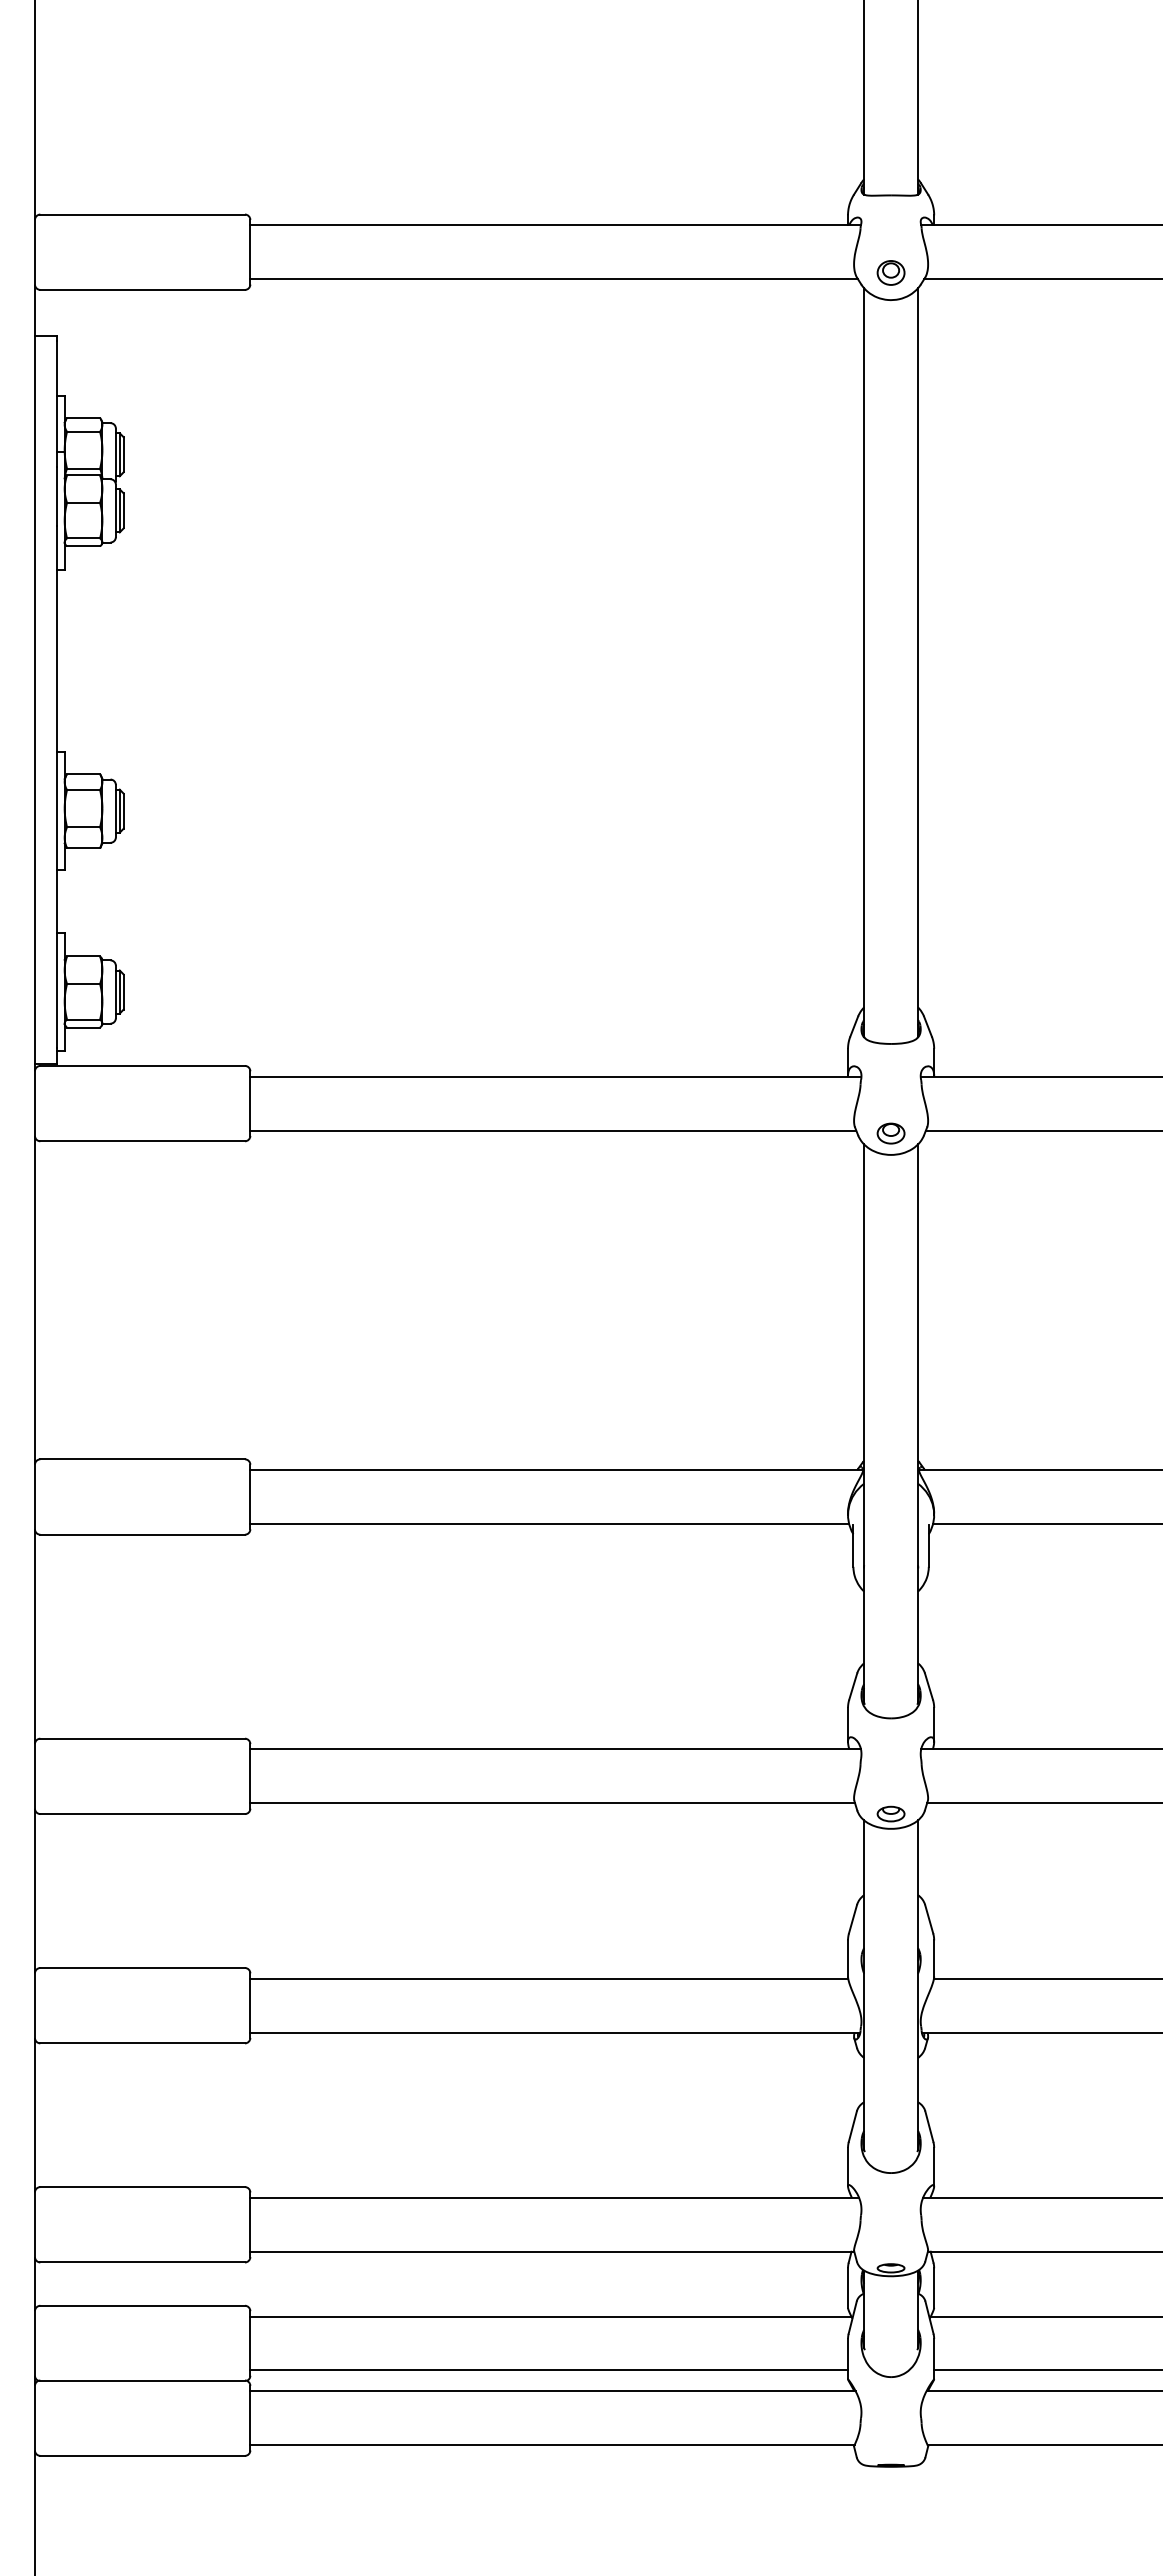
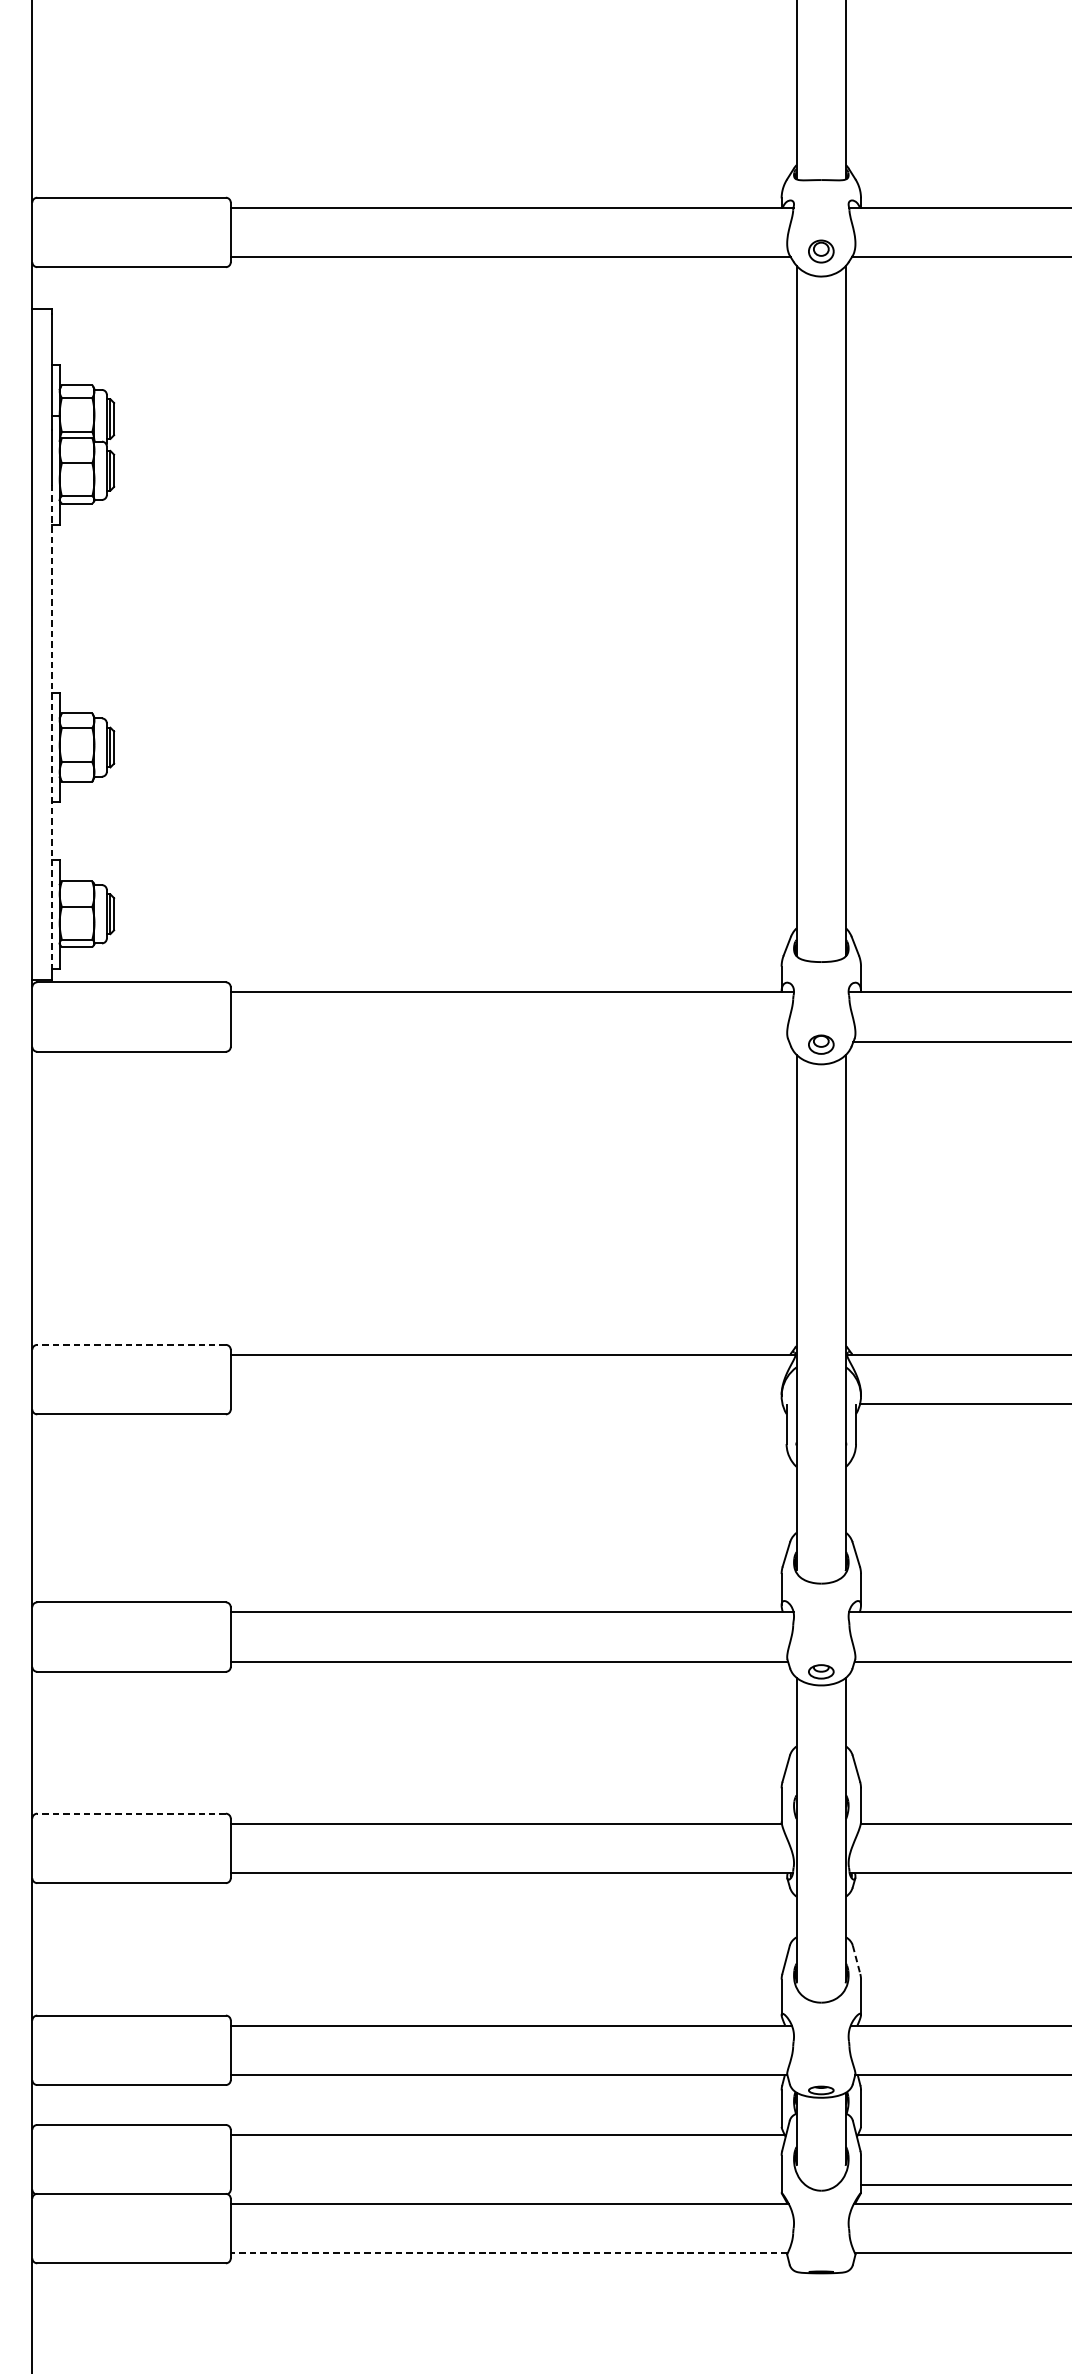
line: (56, 786) -> (52, 724), solid -> dashed
line: (553, 1130) -> (510, 1041), removed
line: (142, 1459) -> (131, 1345), solid -> dashed
line: (549, 1523) -> (506, 1404), removed
line: (142, 1968) -> (131, 1814), solid -> dashed
line: (929, 2126) -> (856, 1959), solid -> dashed
line: (549, 2370) -> (506, 2184), removed
line: (551, 2445) -> (508, 2253), solid -> dashed

